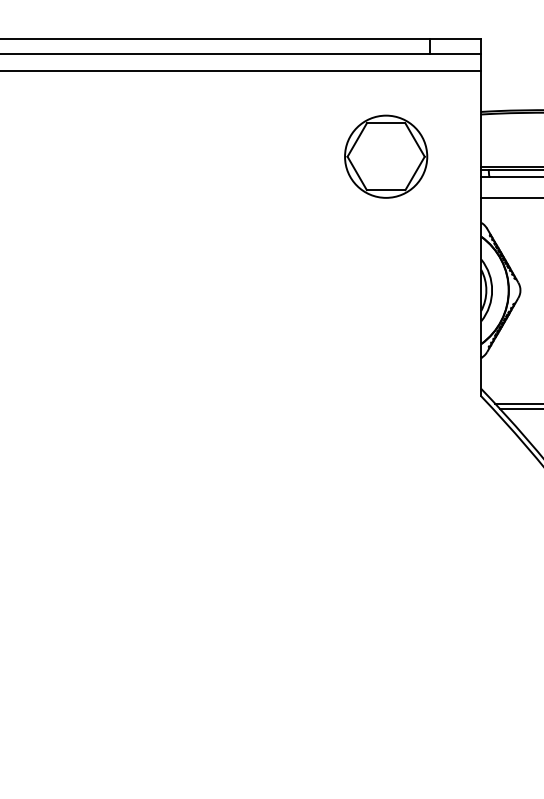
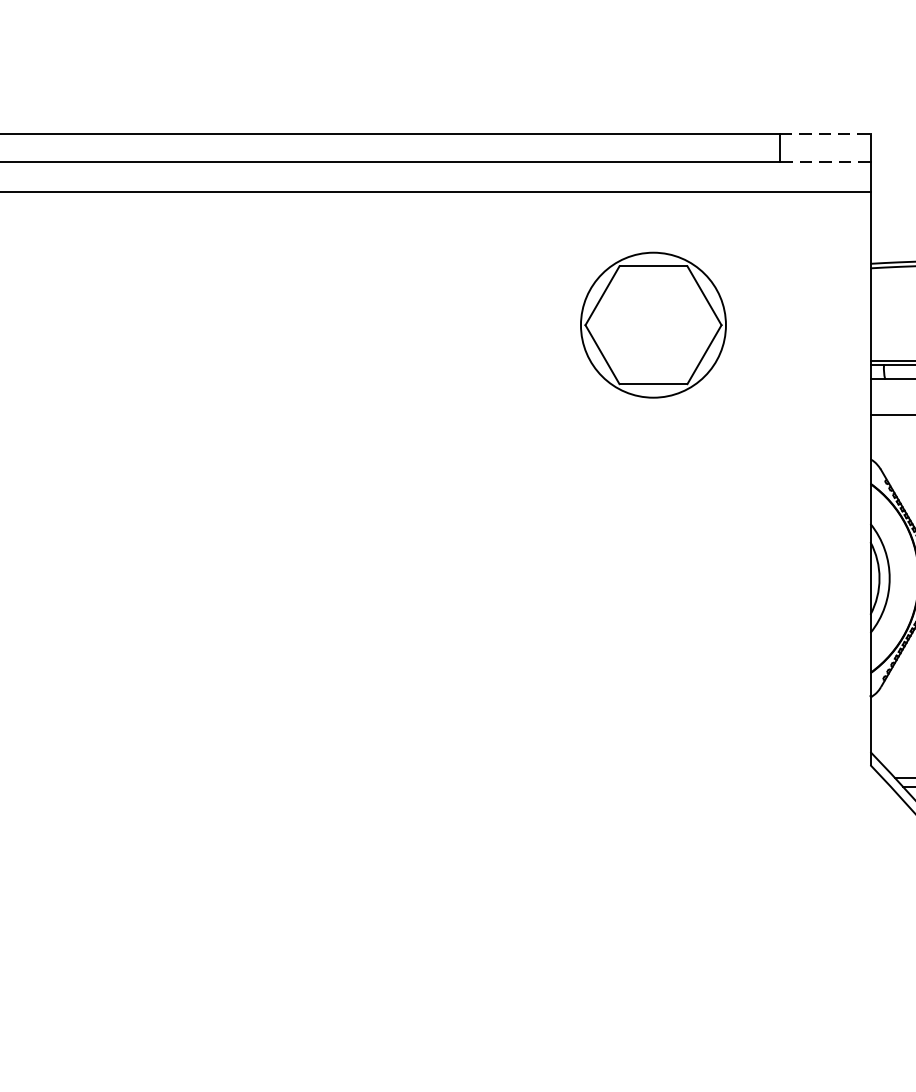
line: (455, 38) -> (825, 134), solid -> dashed
line: (455, 53) -> (825, 160), solid -> dashed
part: (386, 156) -> (654, 324), moved

